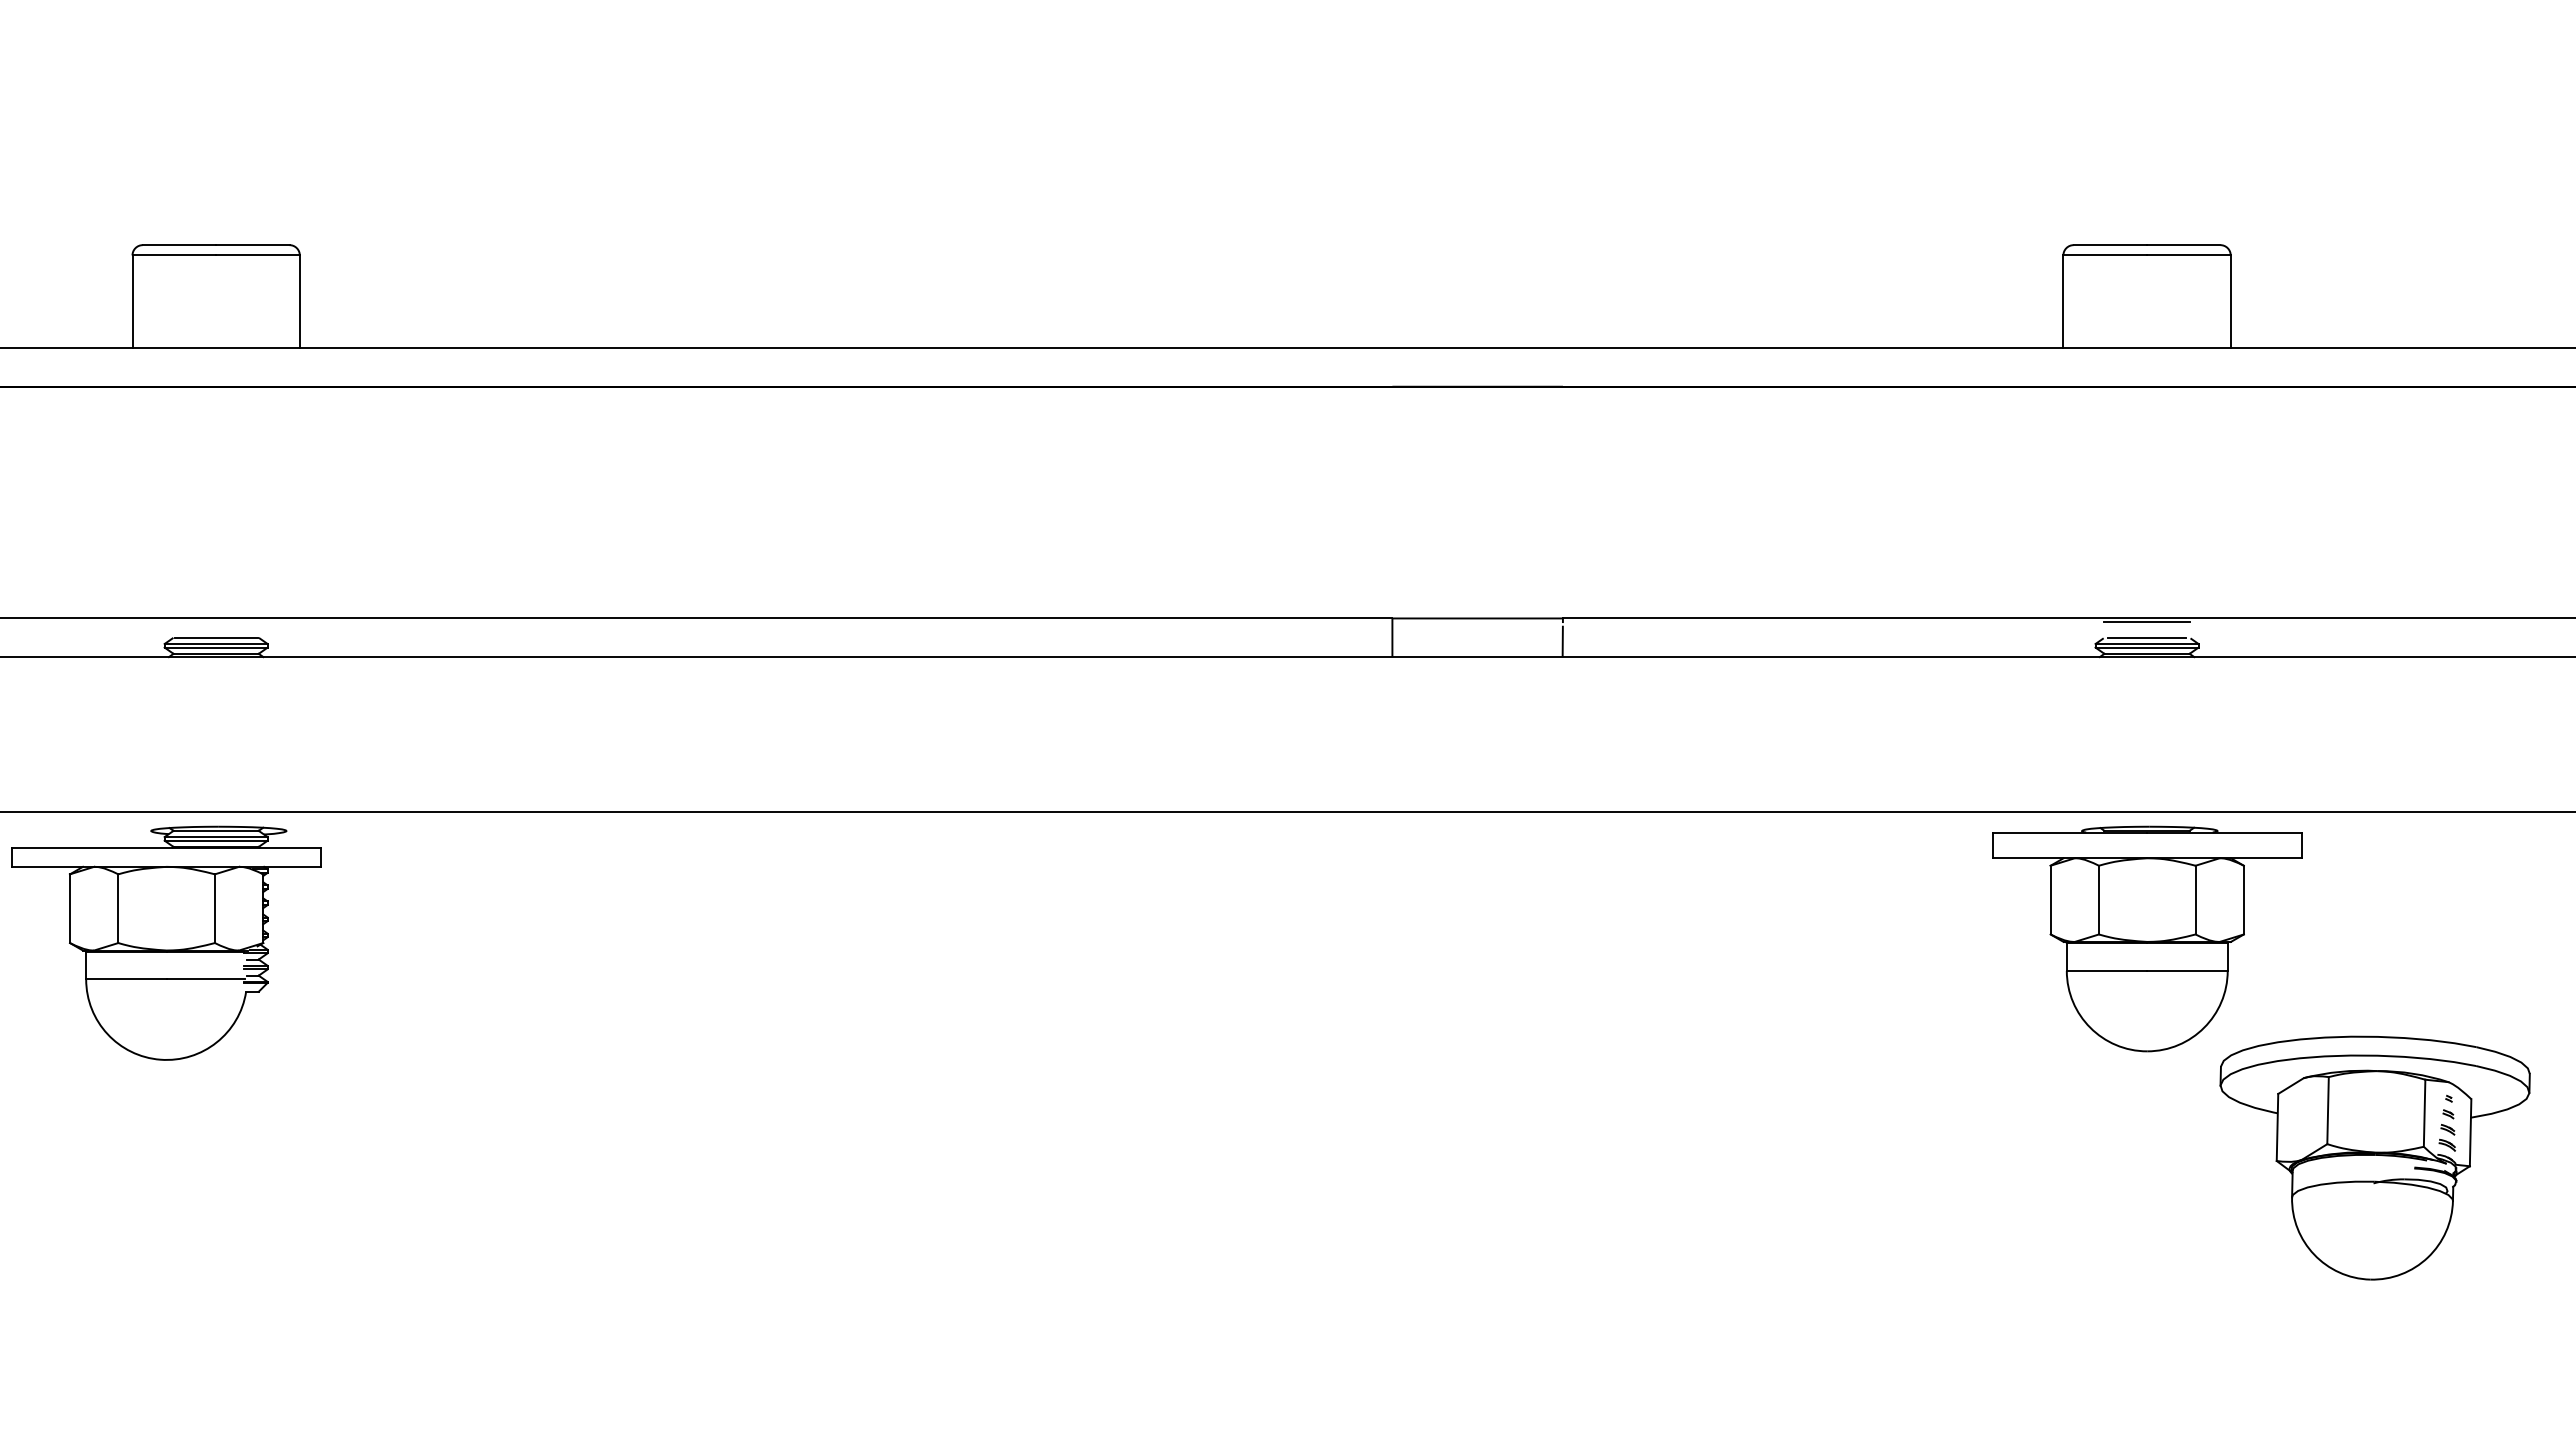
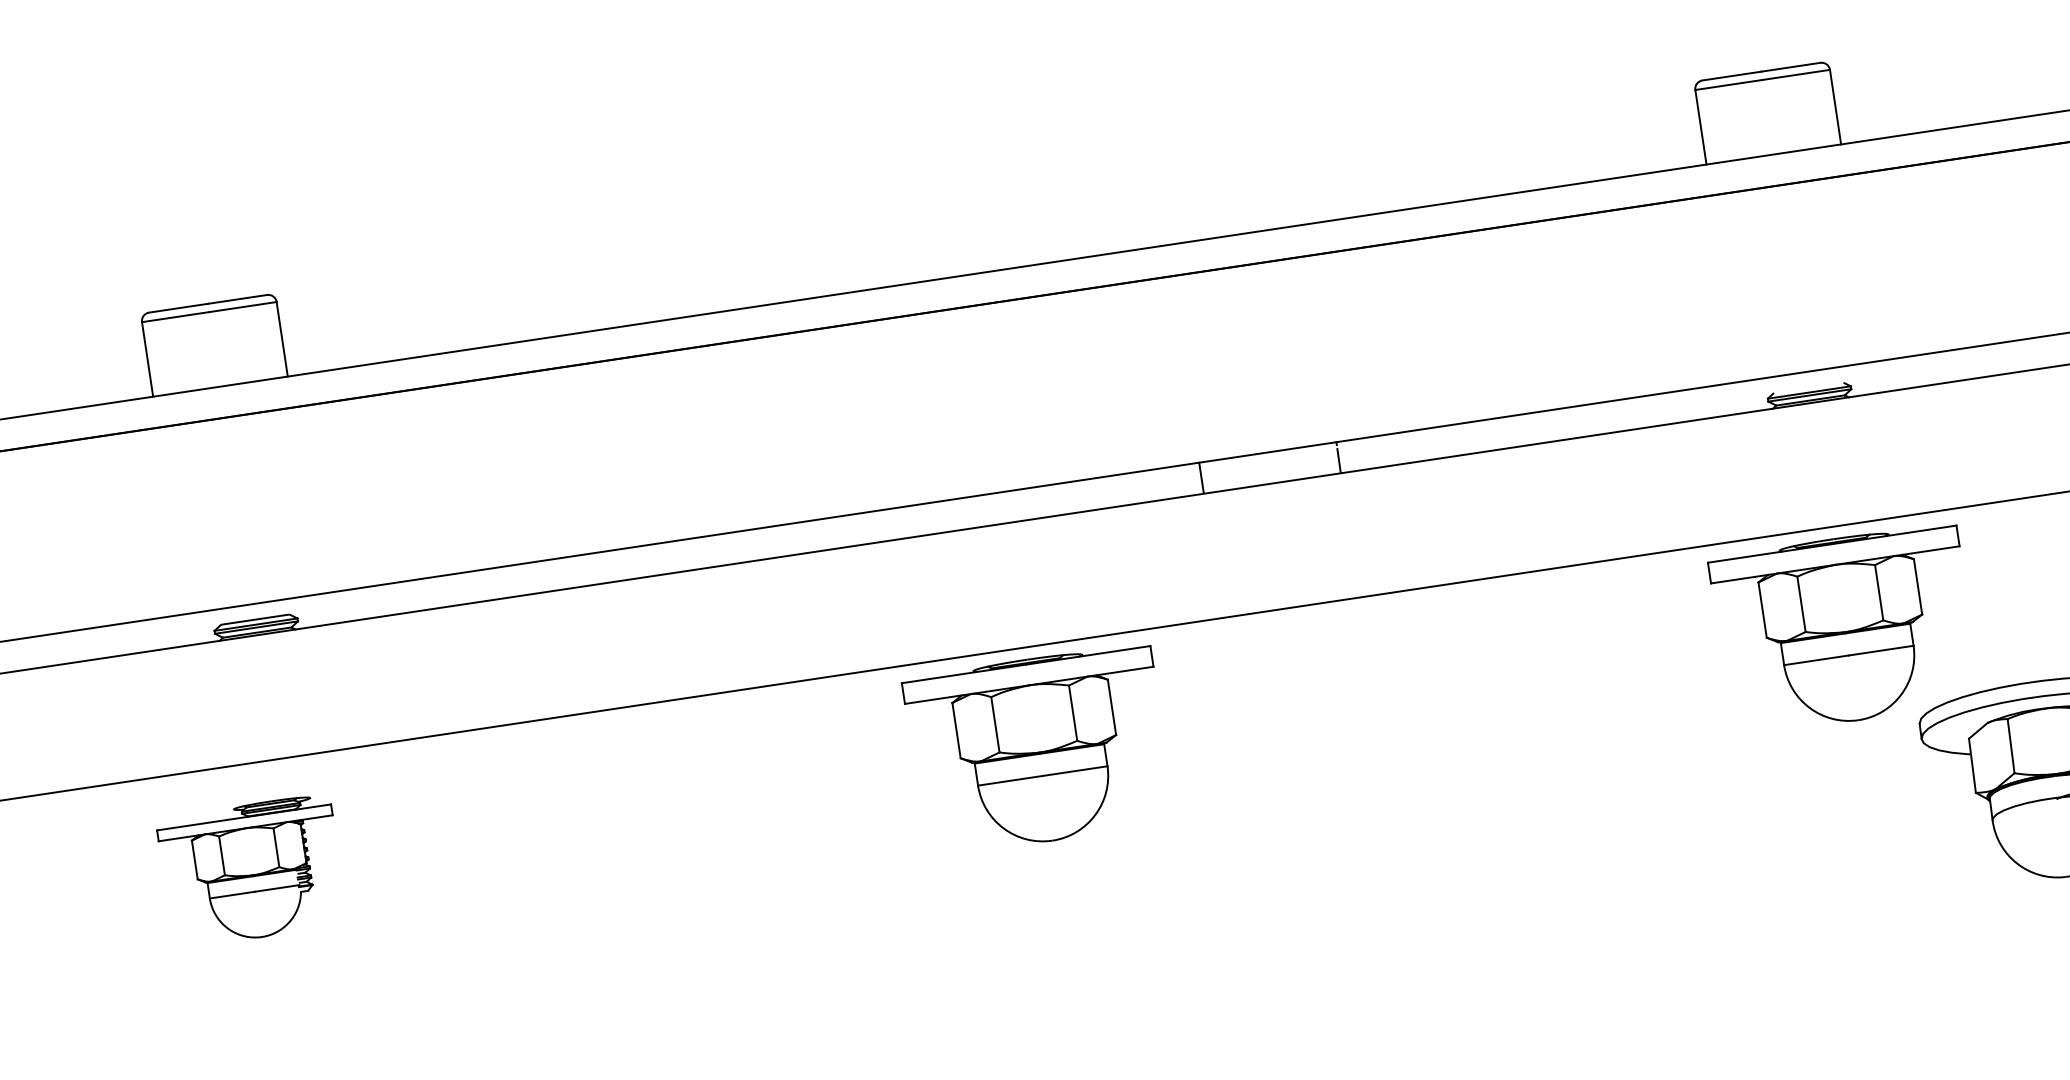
line: (2146, 621) -> (1806, 374), removed
line: (2146, 637) -> (1808, 387), removed
part: (1145, 938) -> (1039, 749), added
part: (166, 942) -> (251, 870), size x0.7

